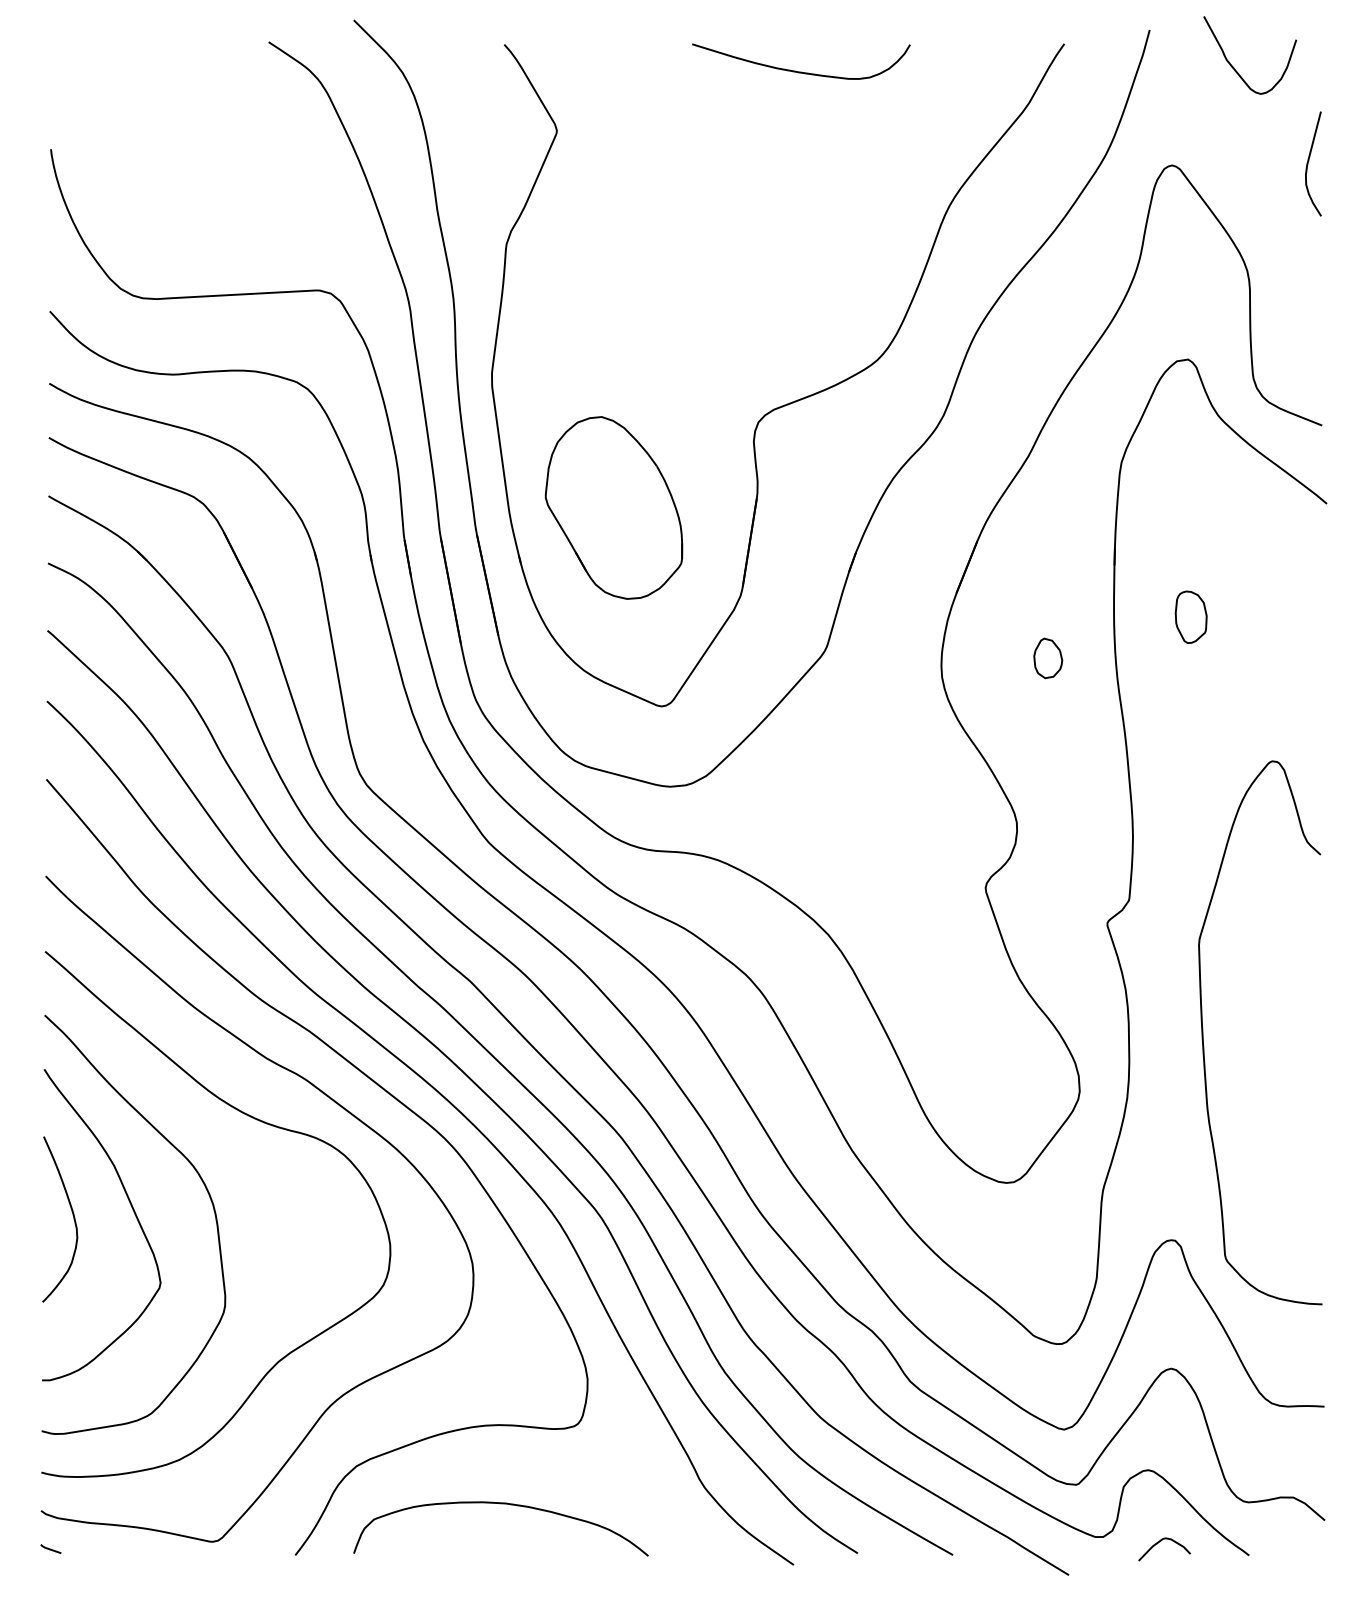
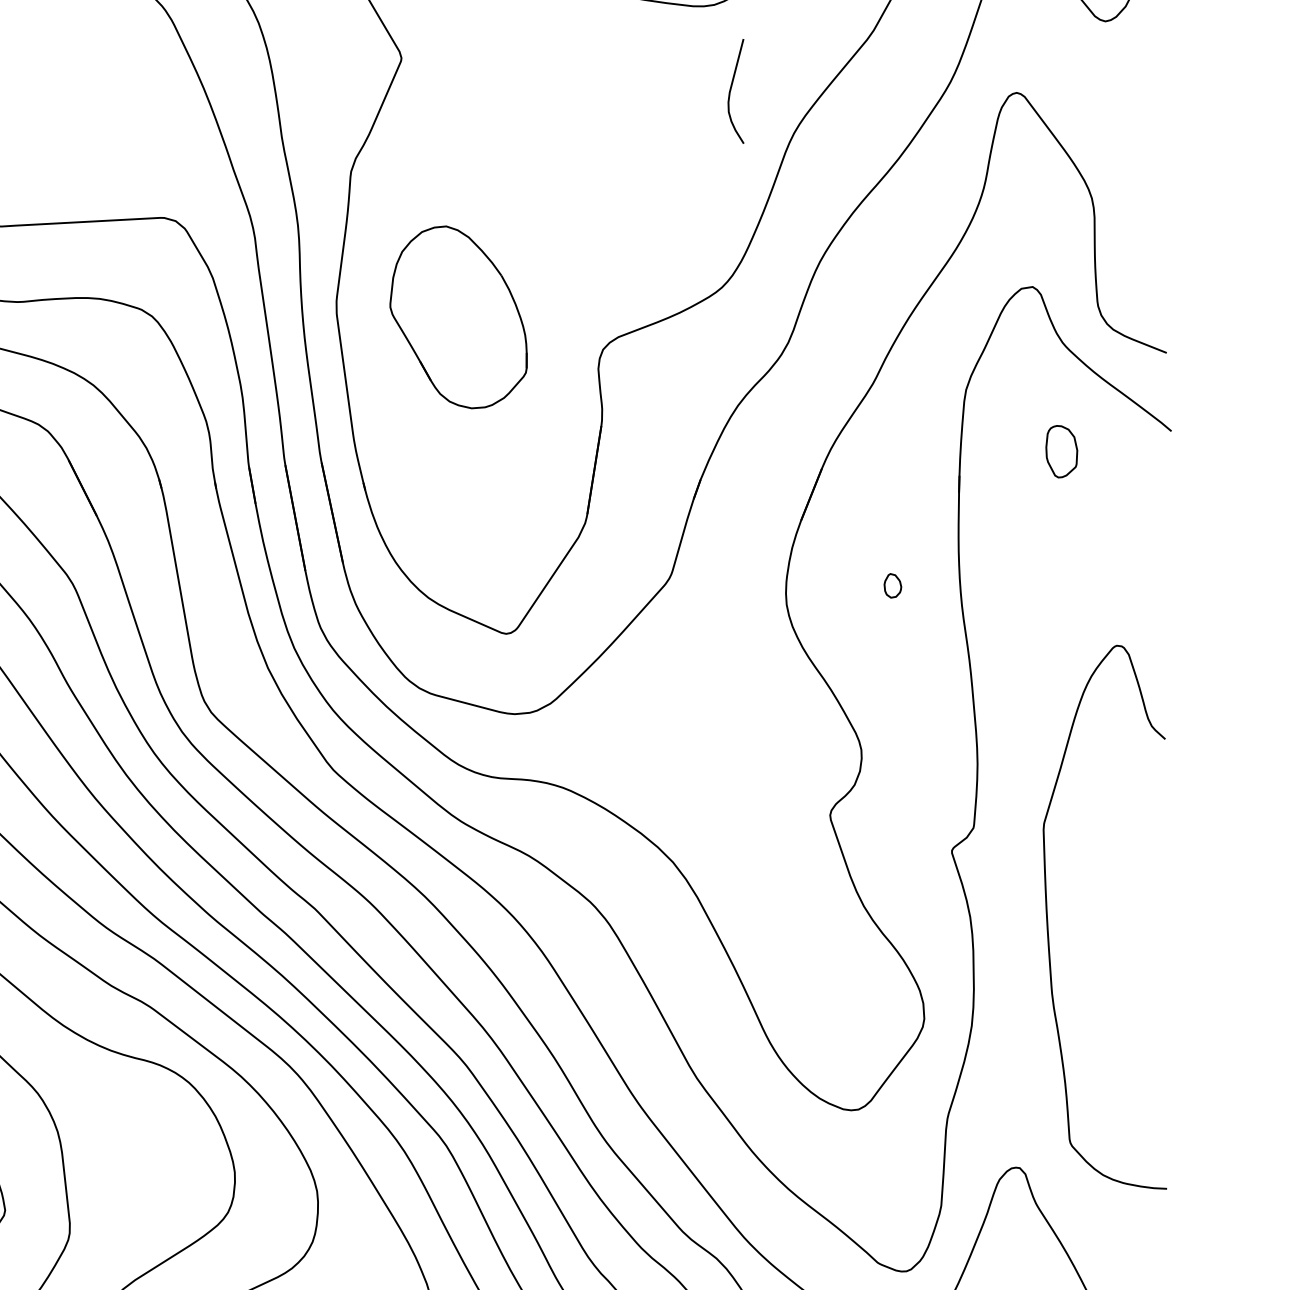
curve: (1309, 160) -> (732, 87), moved
part: (613, 507) -> (458, 316), moved
part: (1190, 616) -> (1061, 450), moved
part: (1048, 658) -> (893, 585), size x0.6
curve: (1203, 1032) -> (1048, 916), moved

